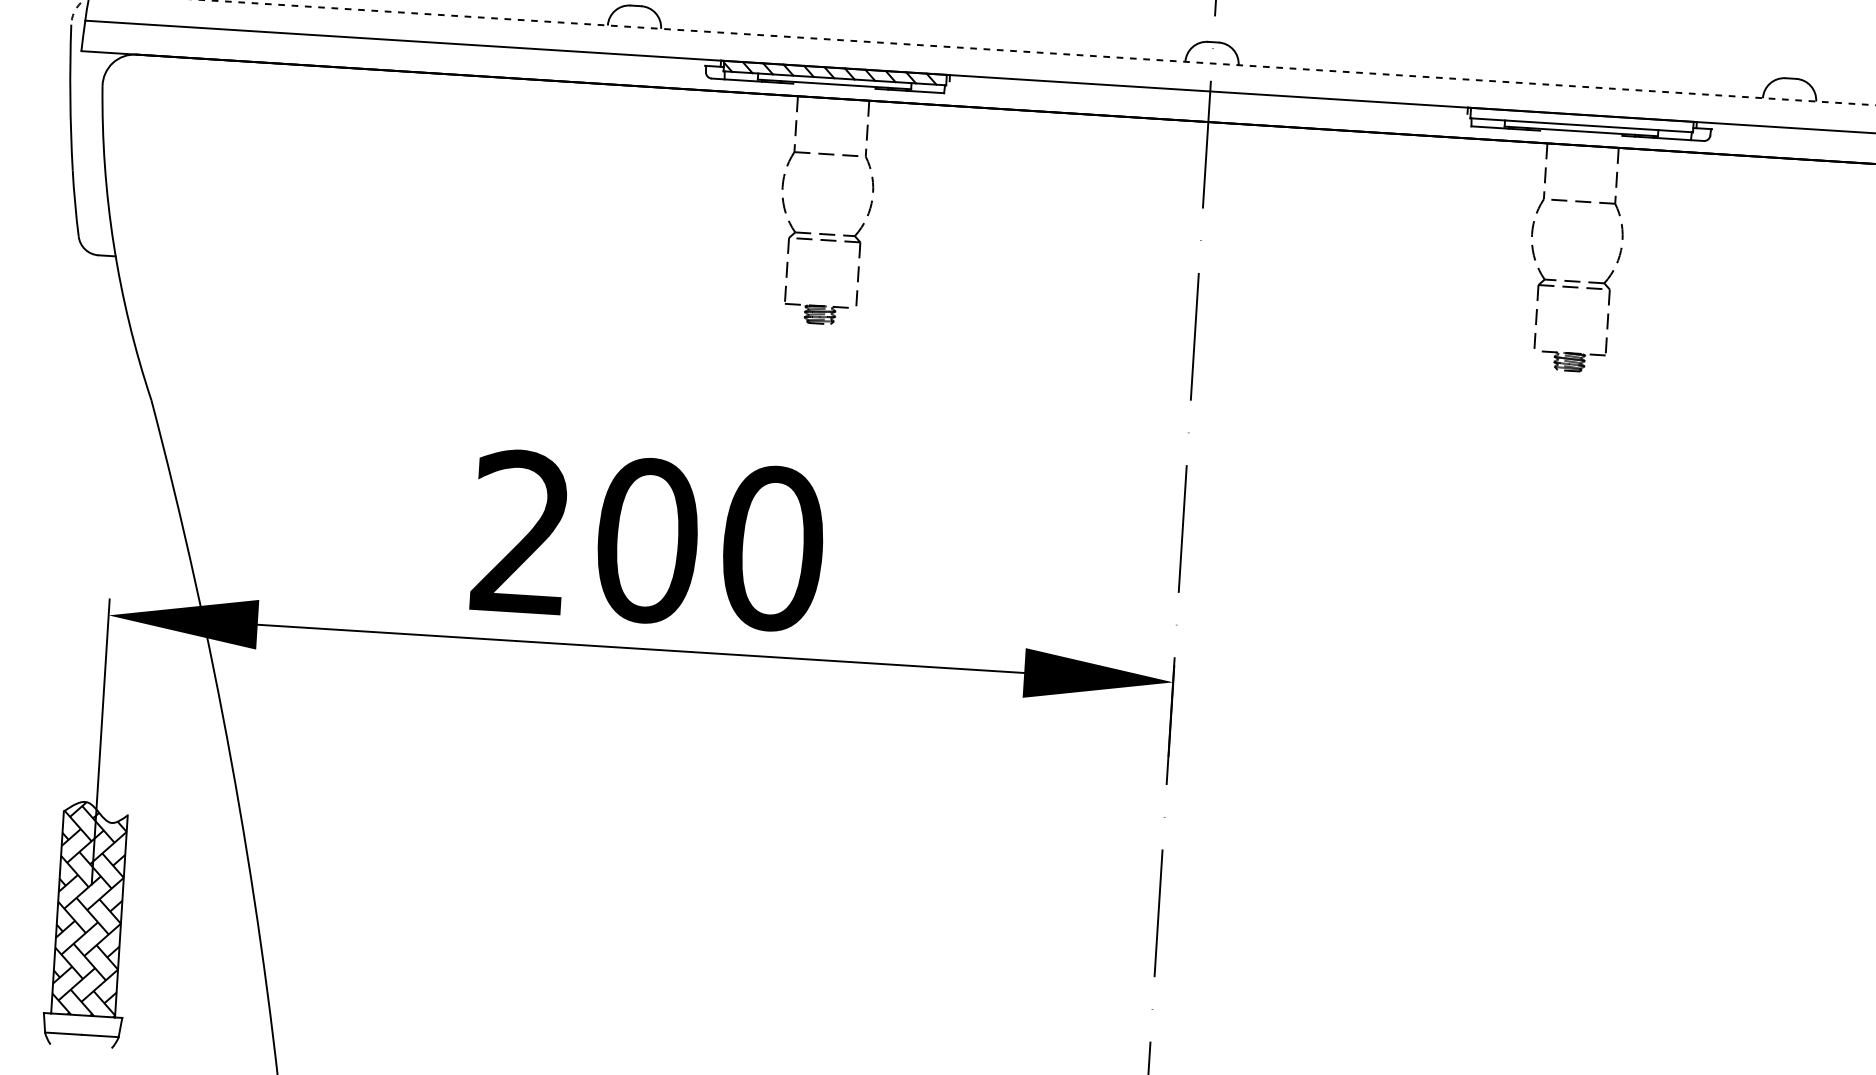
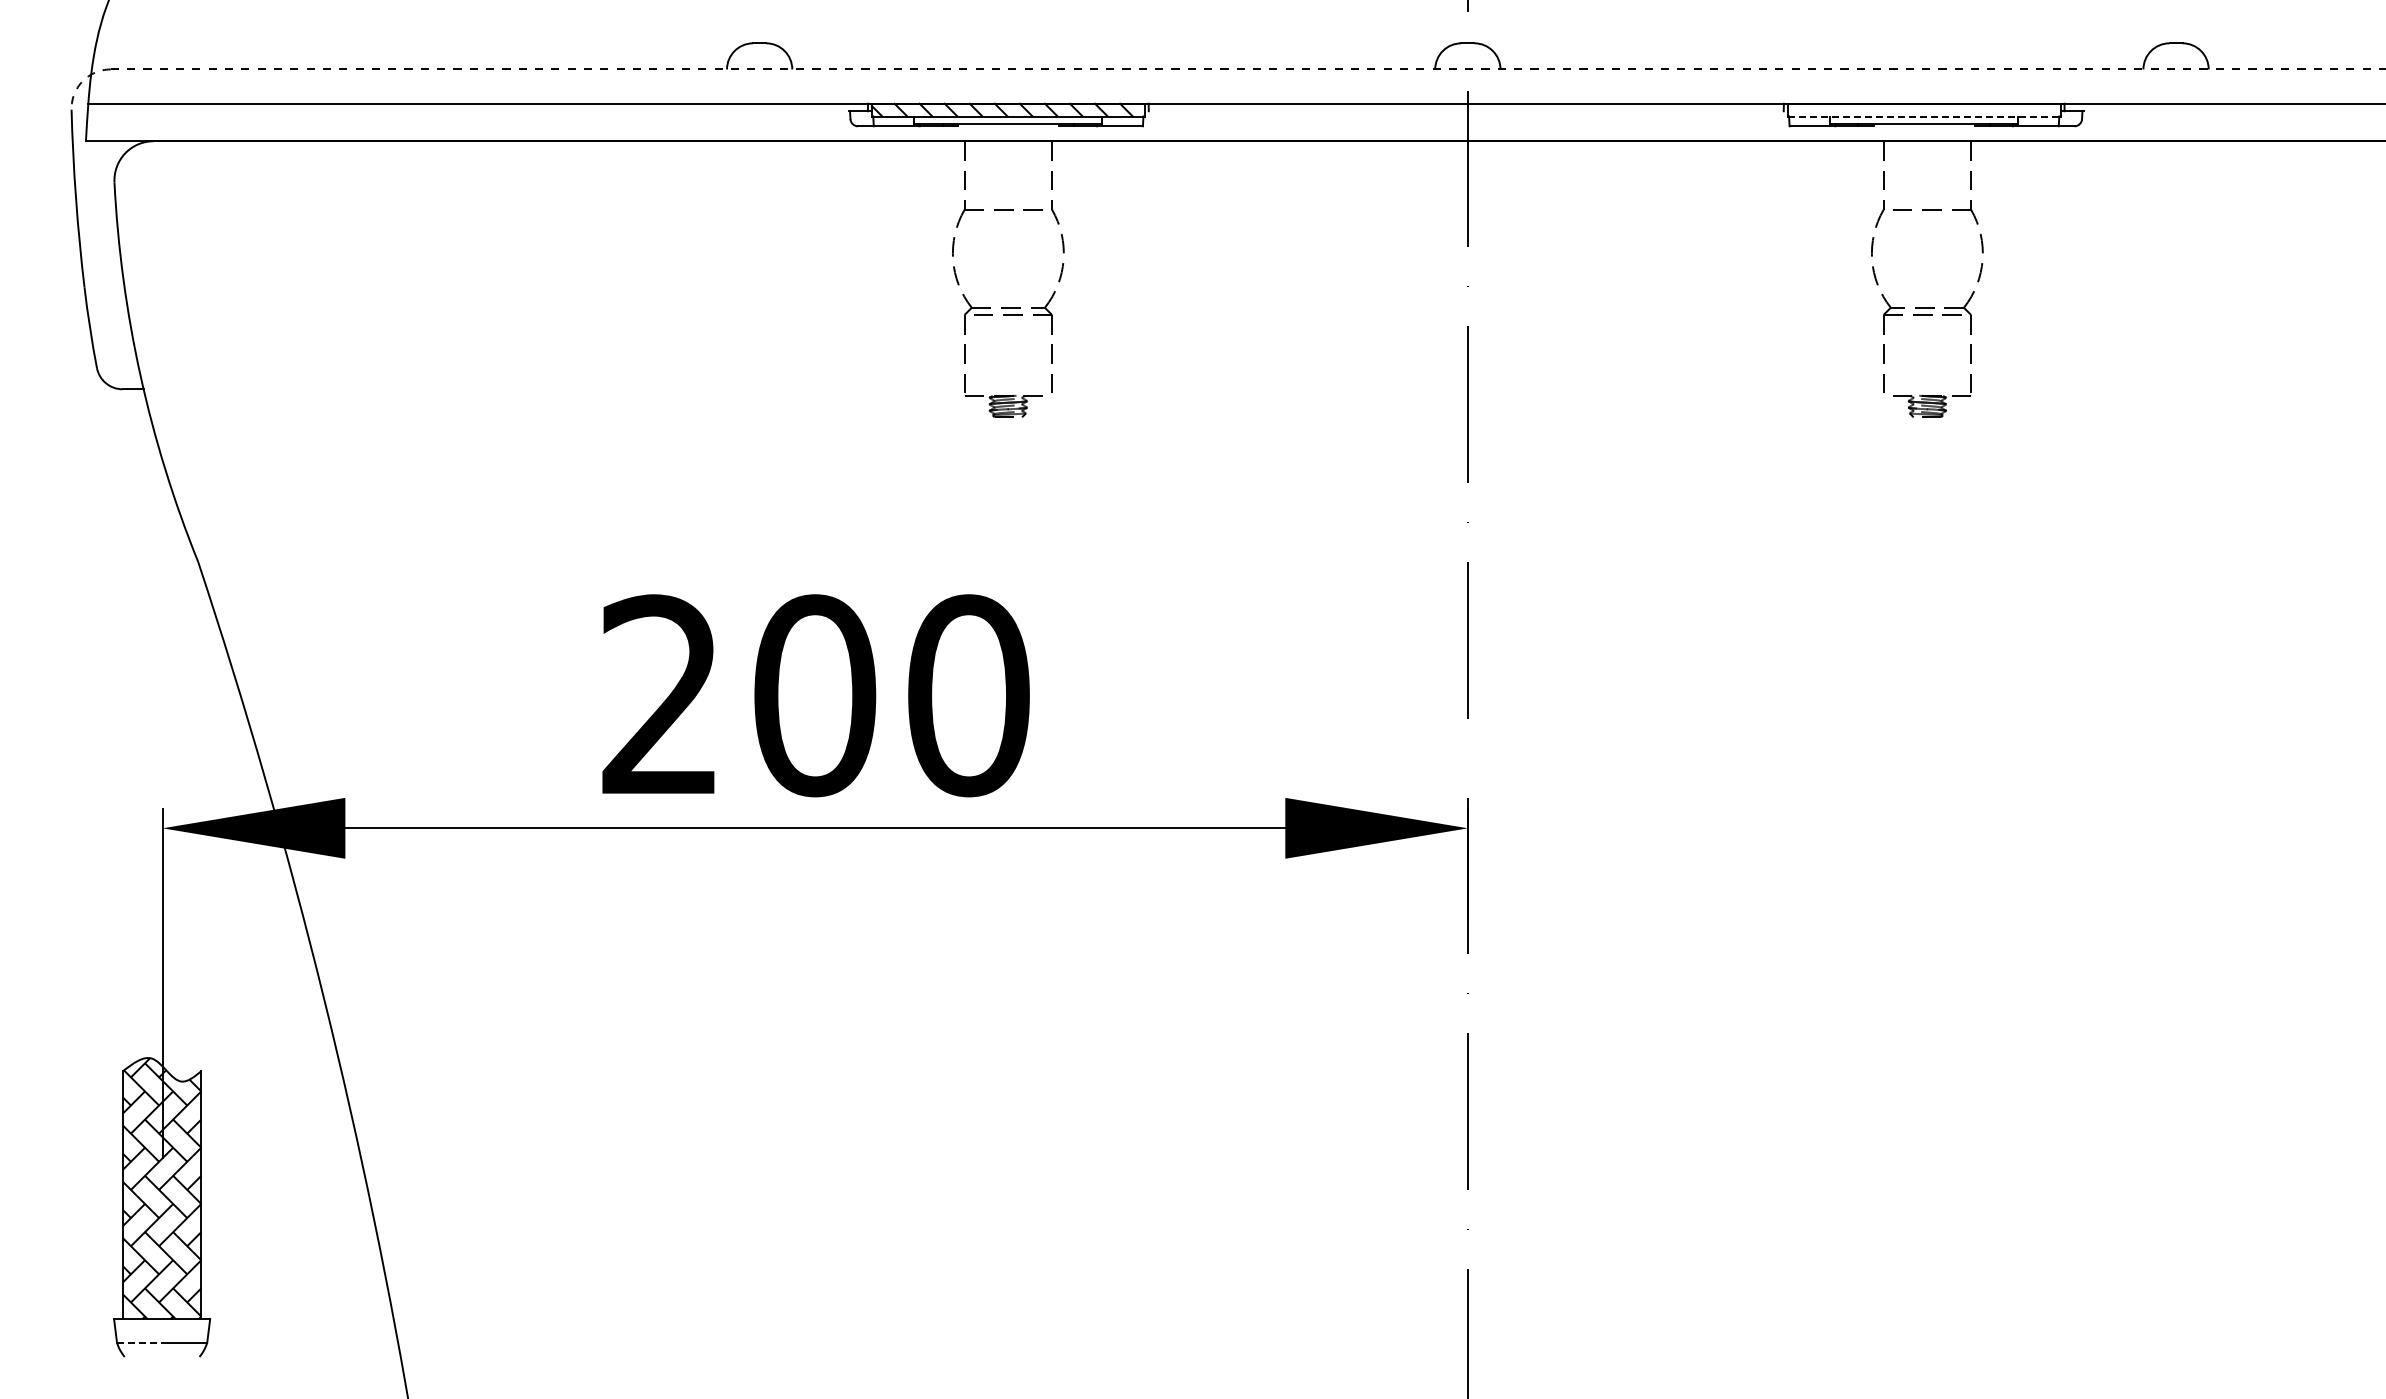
line: (1581, 125) -> (1924, 116), solid -> dashed
line: (63, 1033) -> (139, 1342), solid -> dashed

